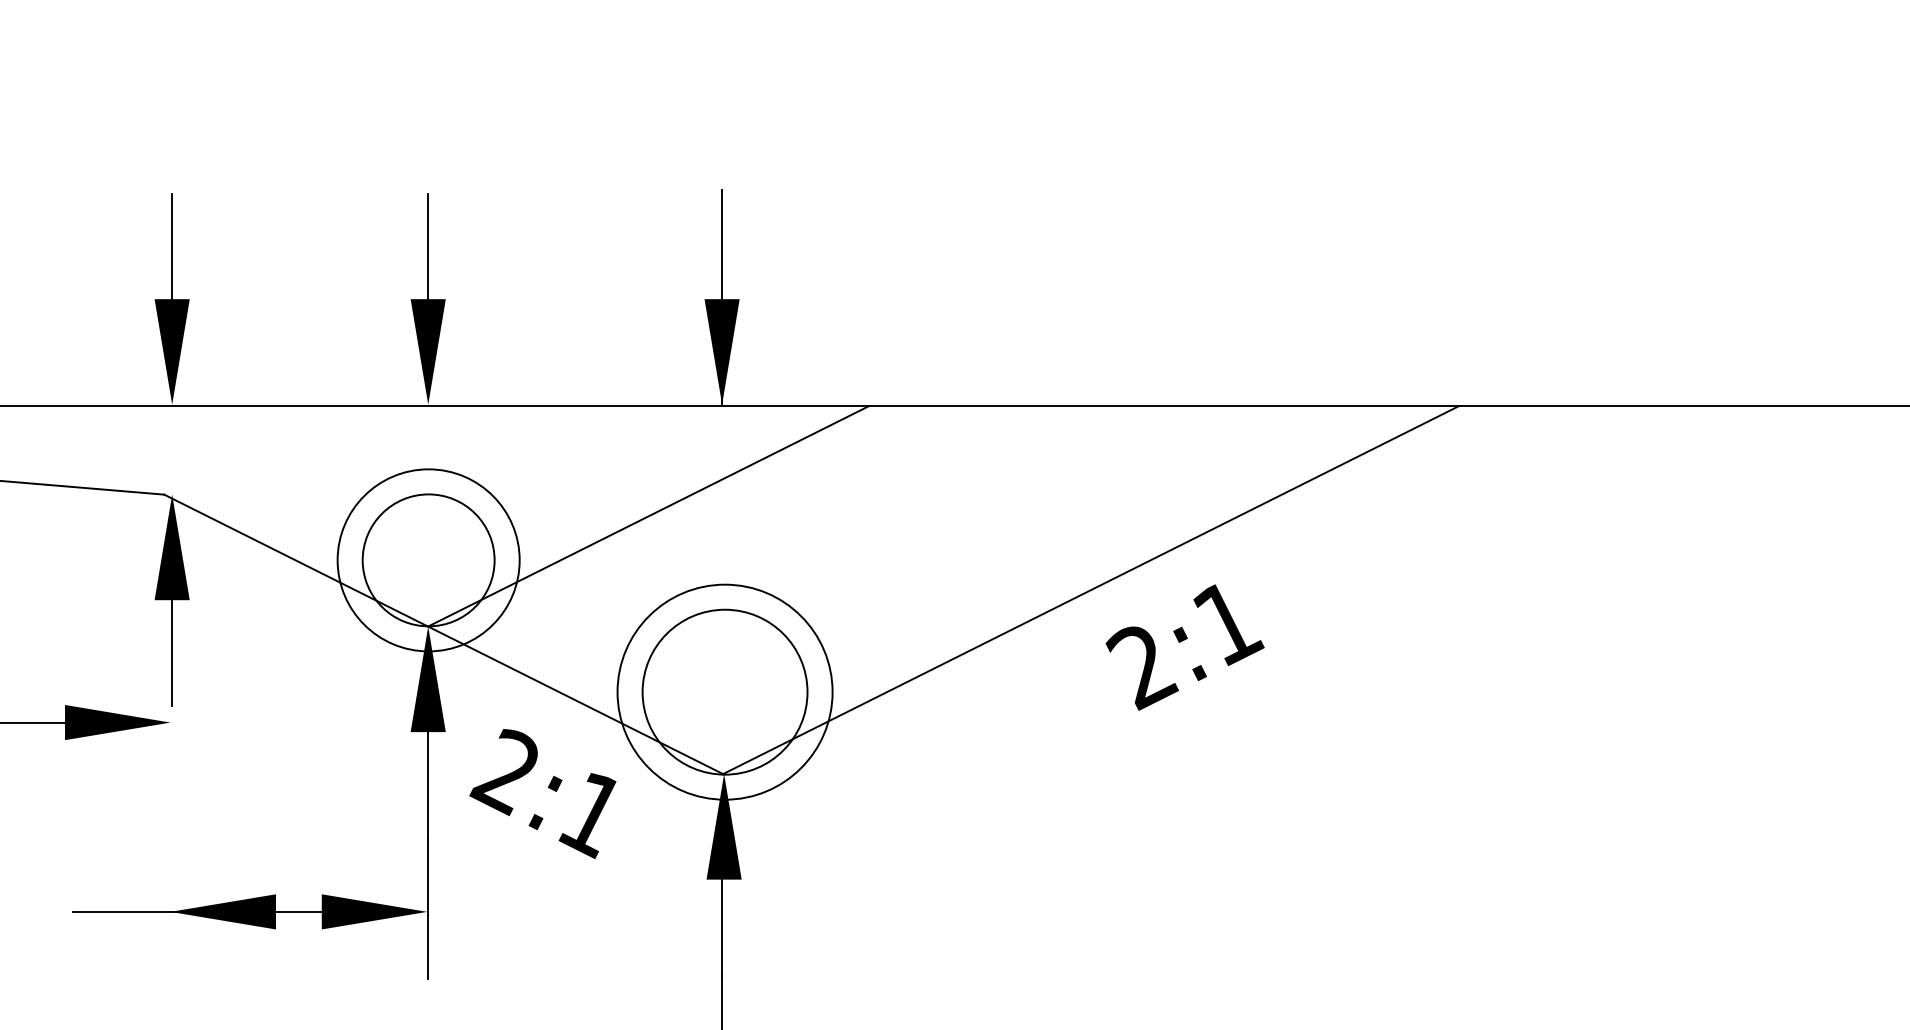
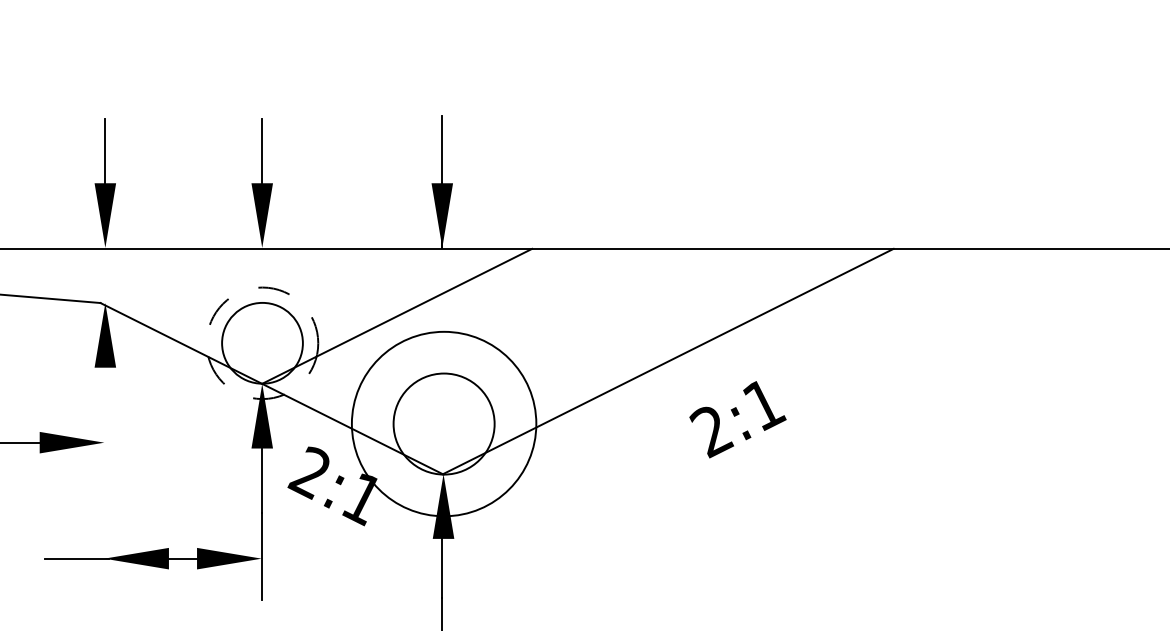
circle: (428, 560) -> (262, 343), solid -> dashed
text: (1184, 647) -> (737, 419), moved
line: (172, 652) -> (105, 399), removed
circle: (724, 691) -> (443, 423), size x1.4

